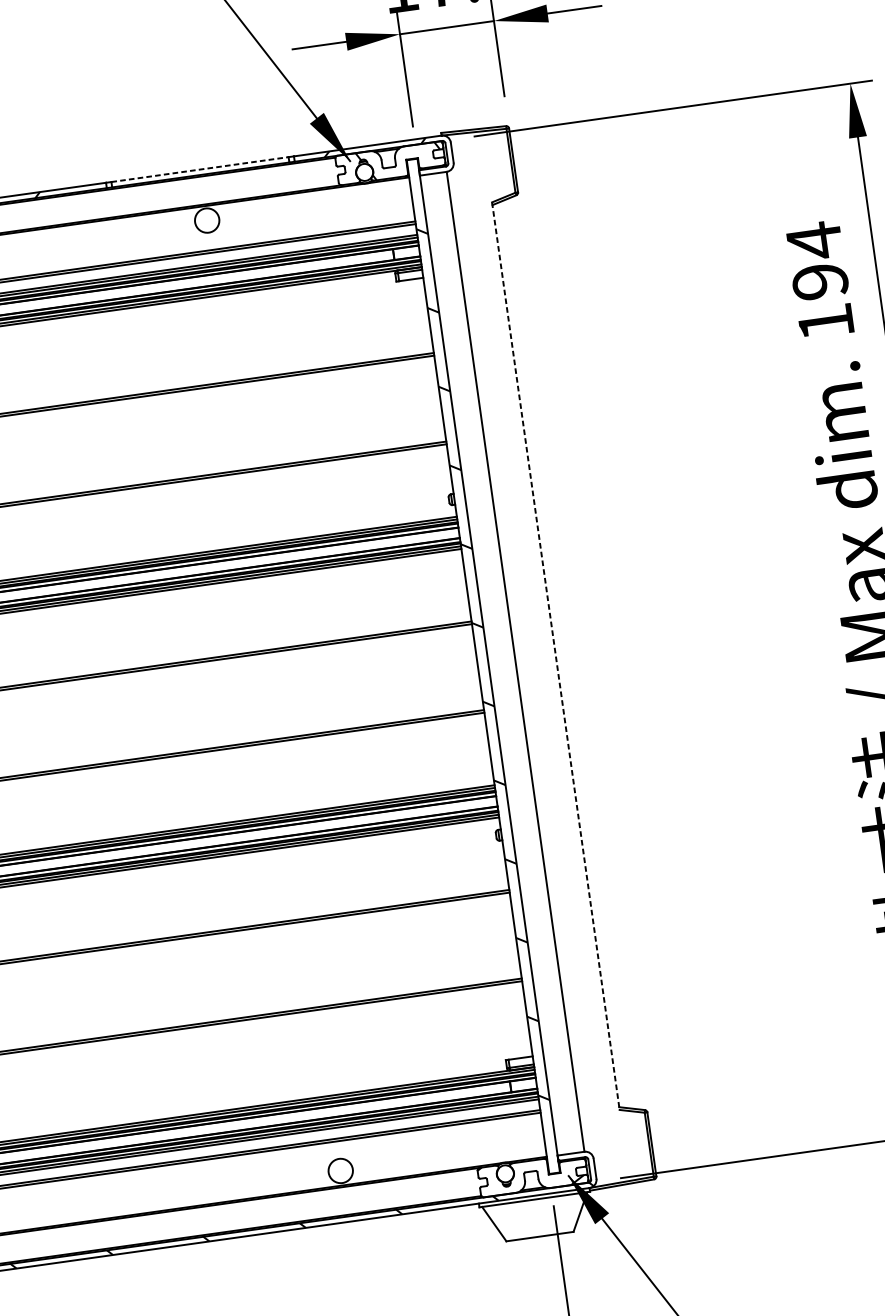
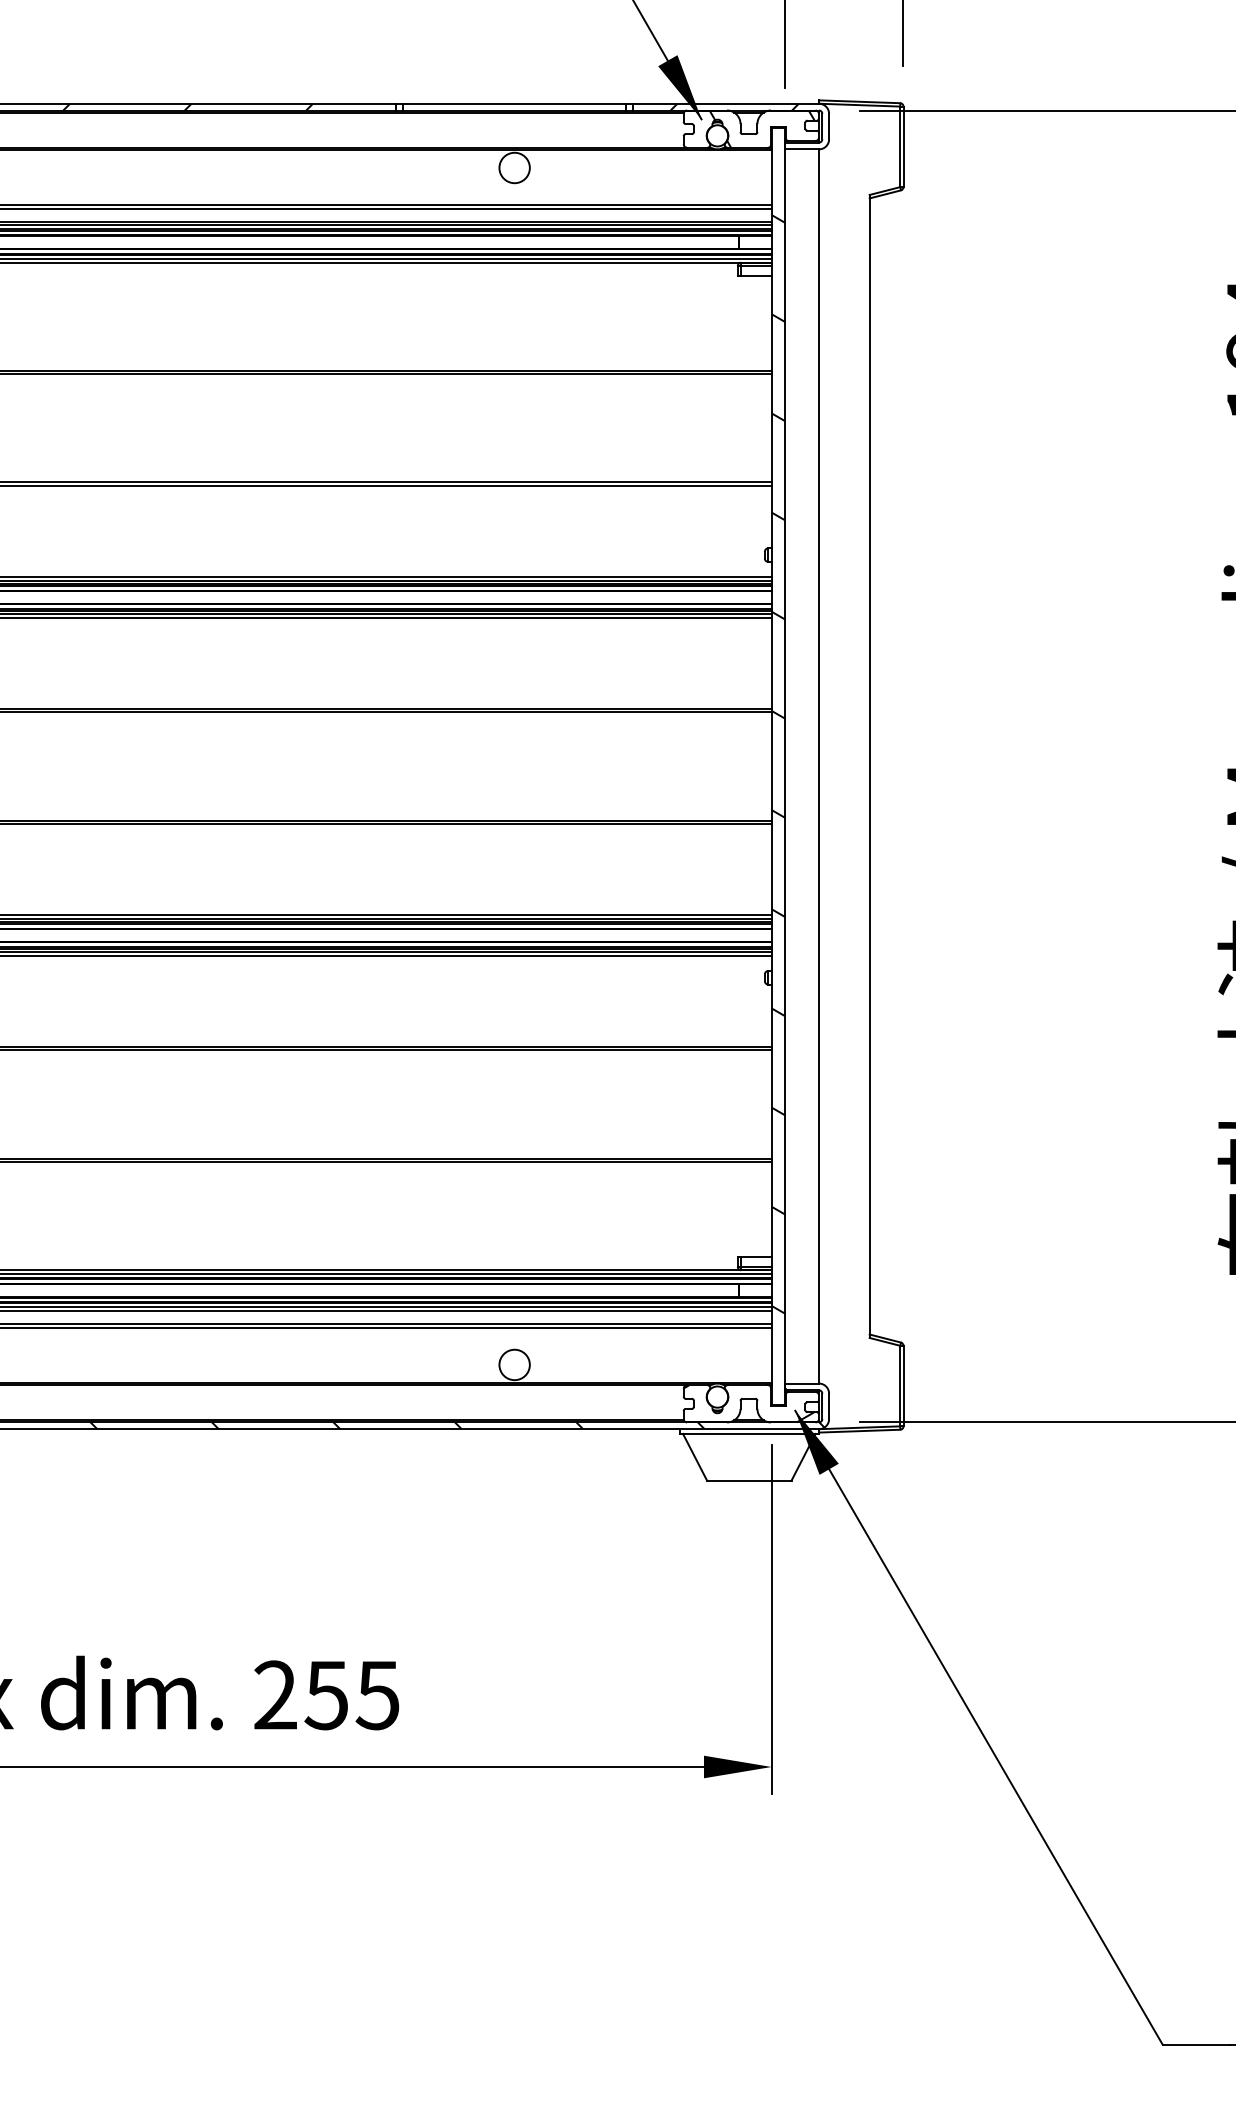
line: (199, 169) -> (514, 103), dashed -> solid
line: (555, 656) -> (869, 766), dashed -> solid

